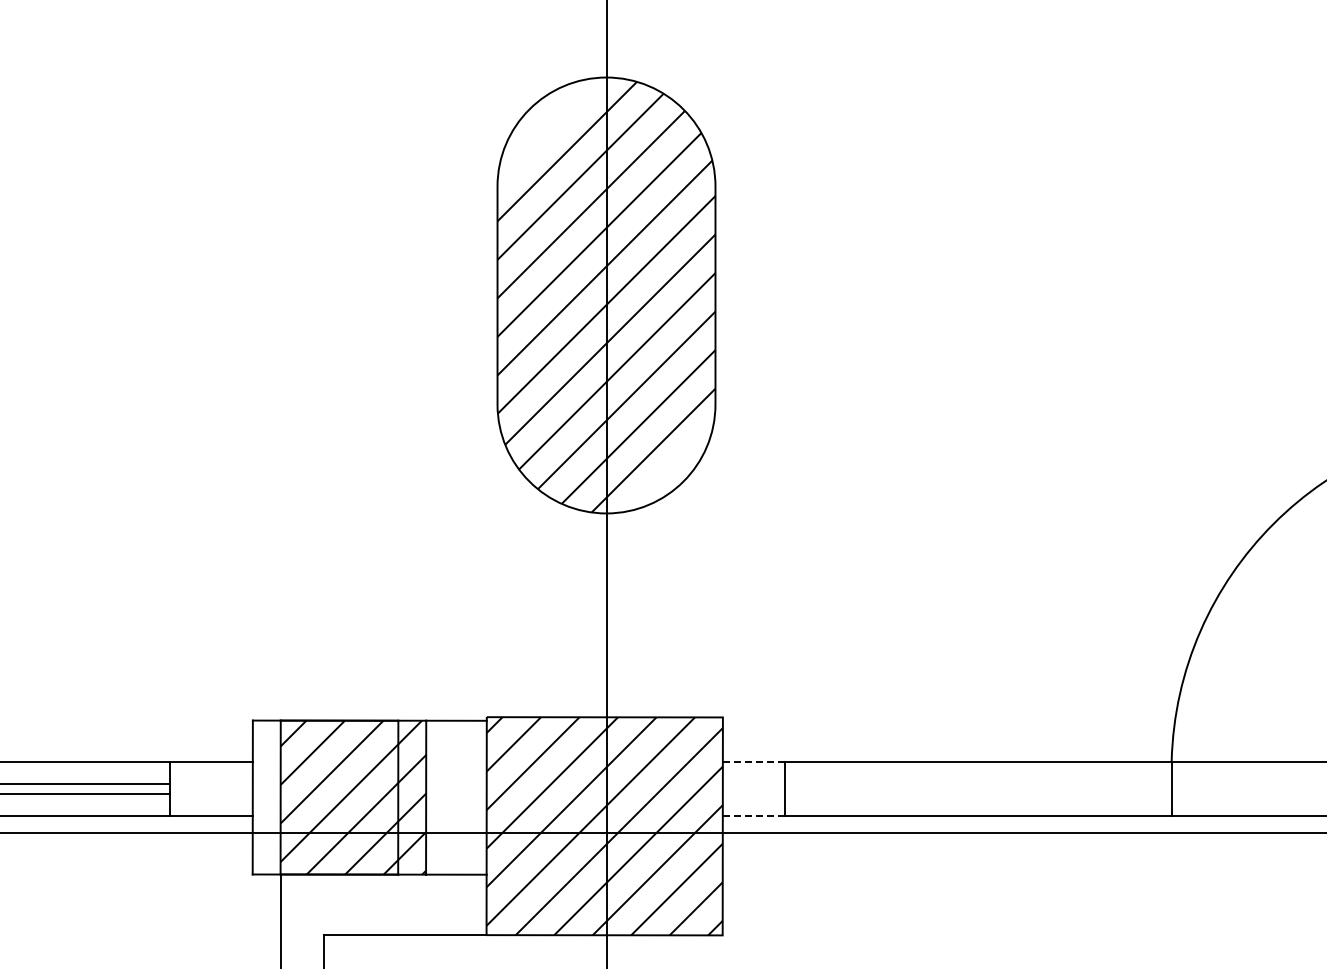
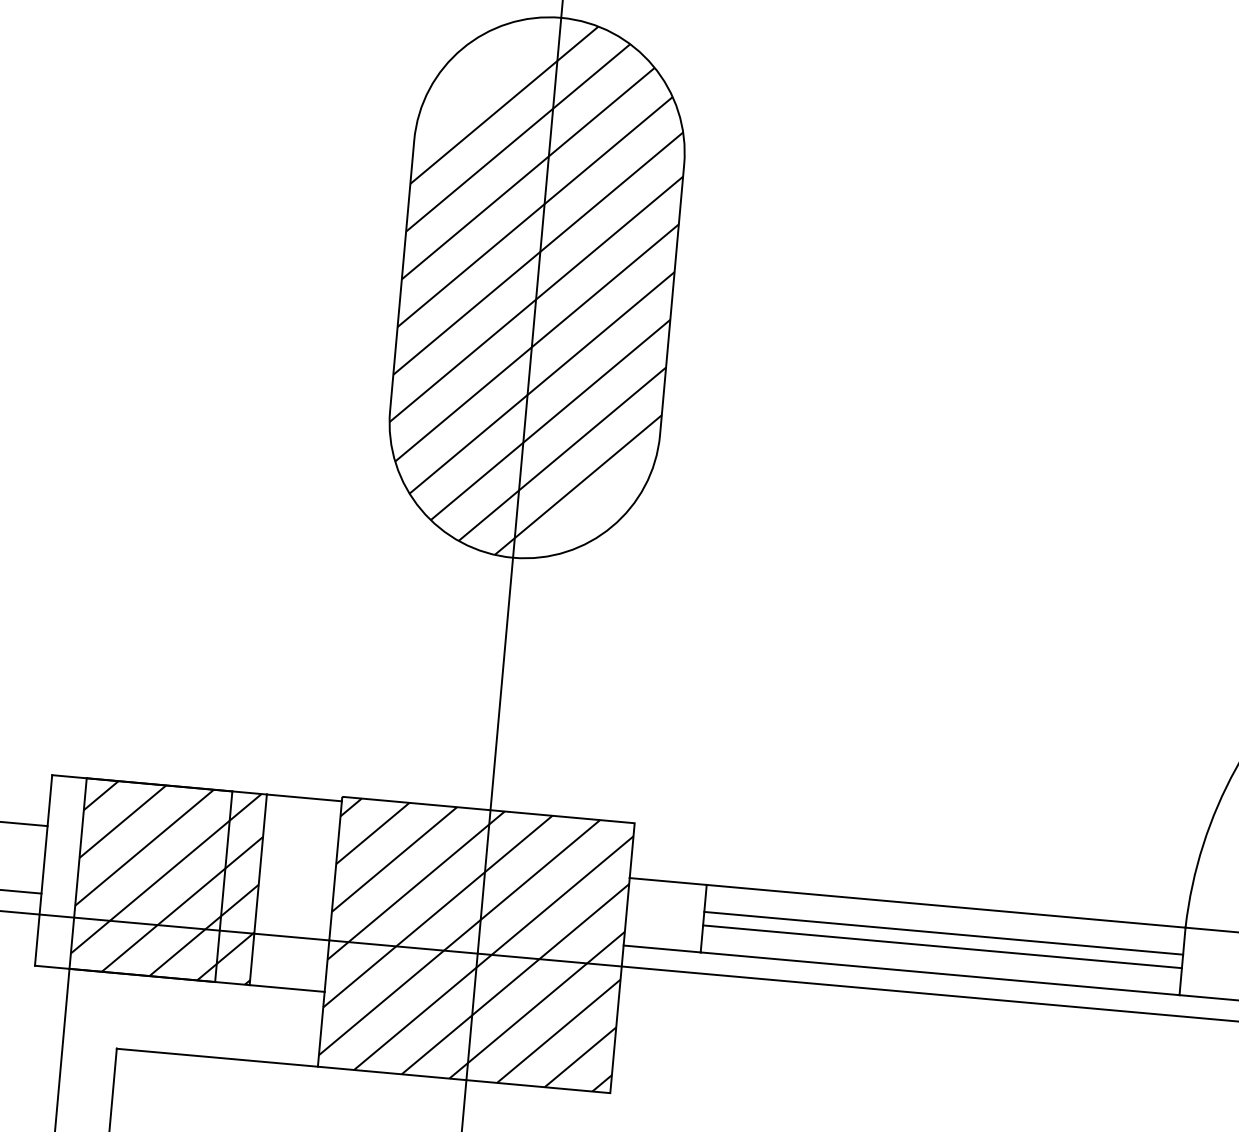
line: (753, 761) -> (667, 881), dashed -> solid
line: (978, 783) -> (943, 933), added
line: (978, 794) -> (942, 946), added
line: (753, 816) -> (661, 949), dashed -> solid

